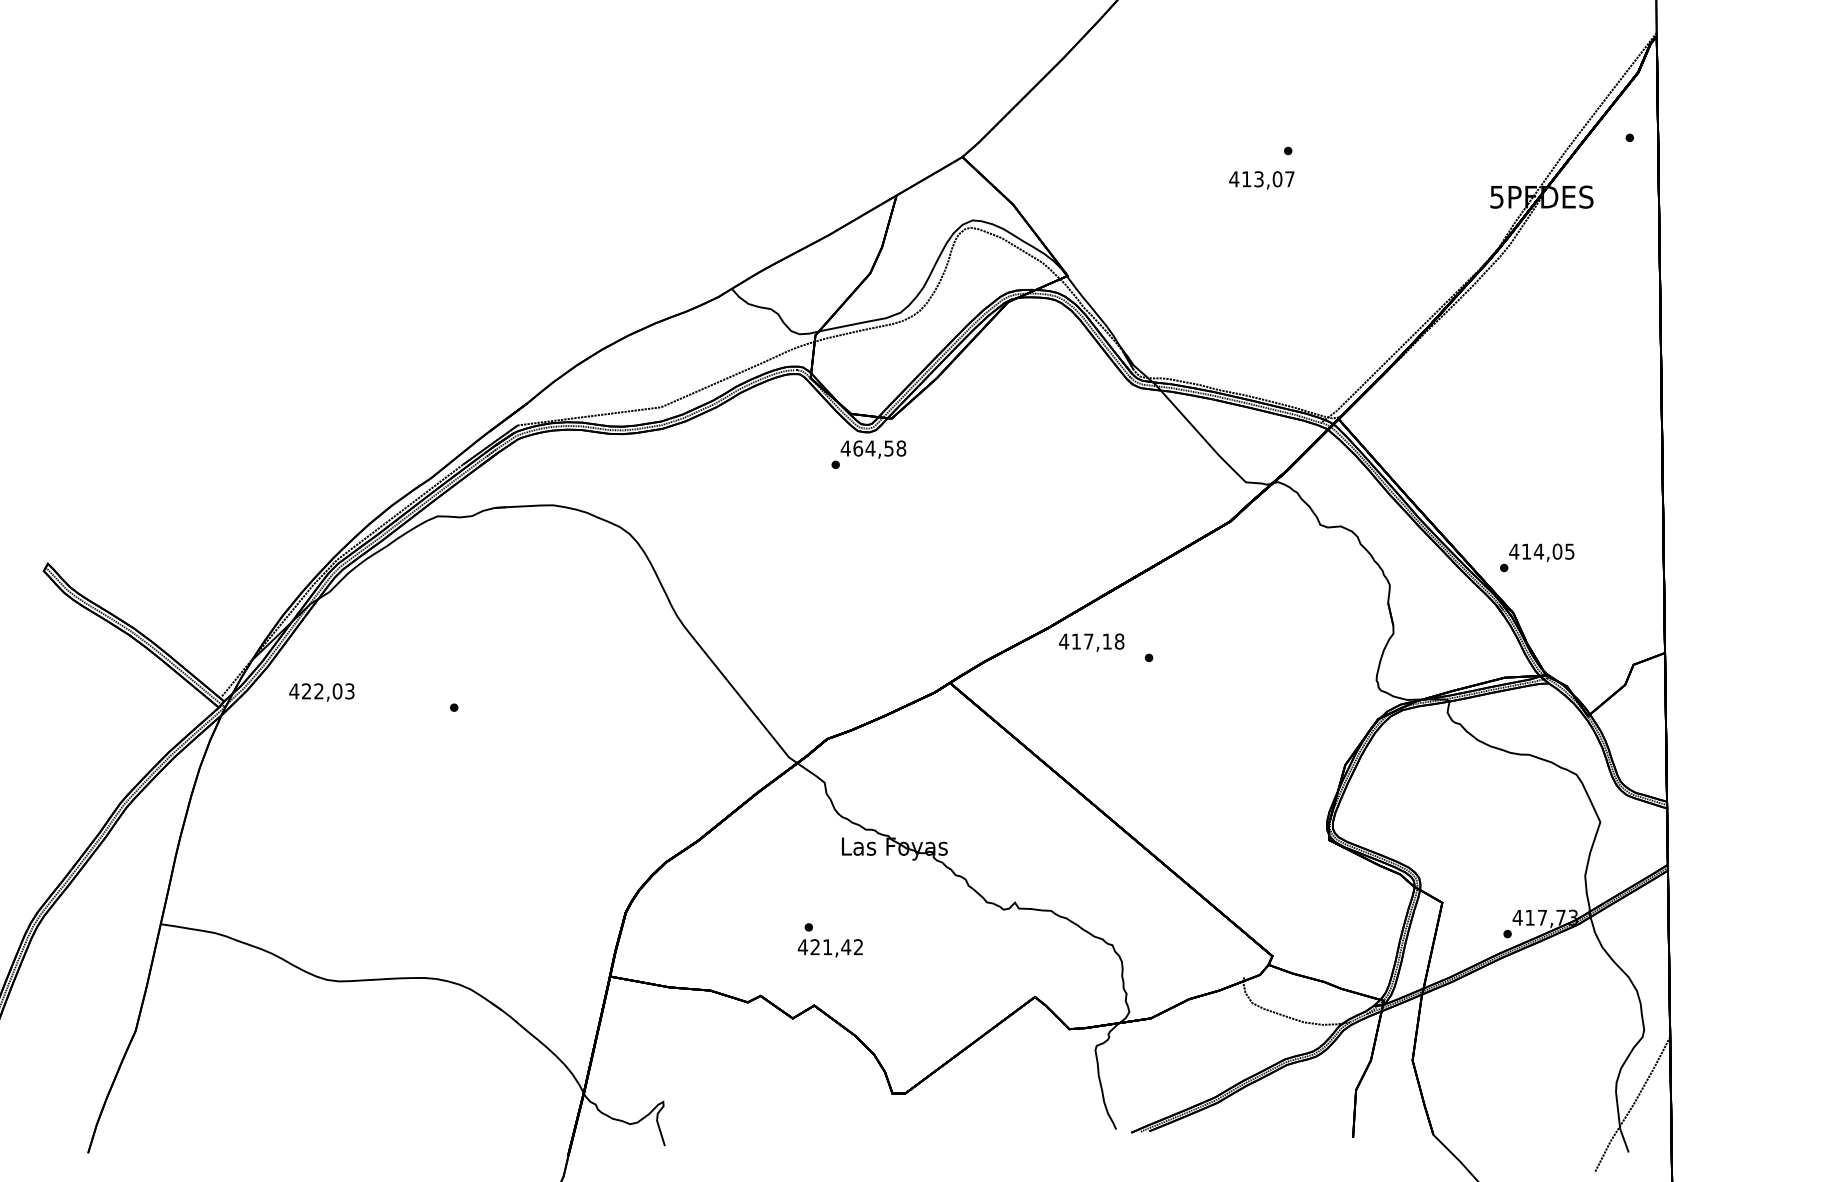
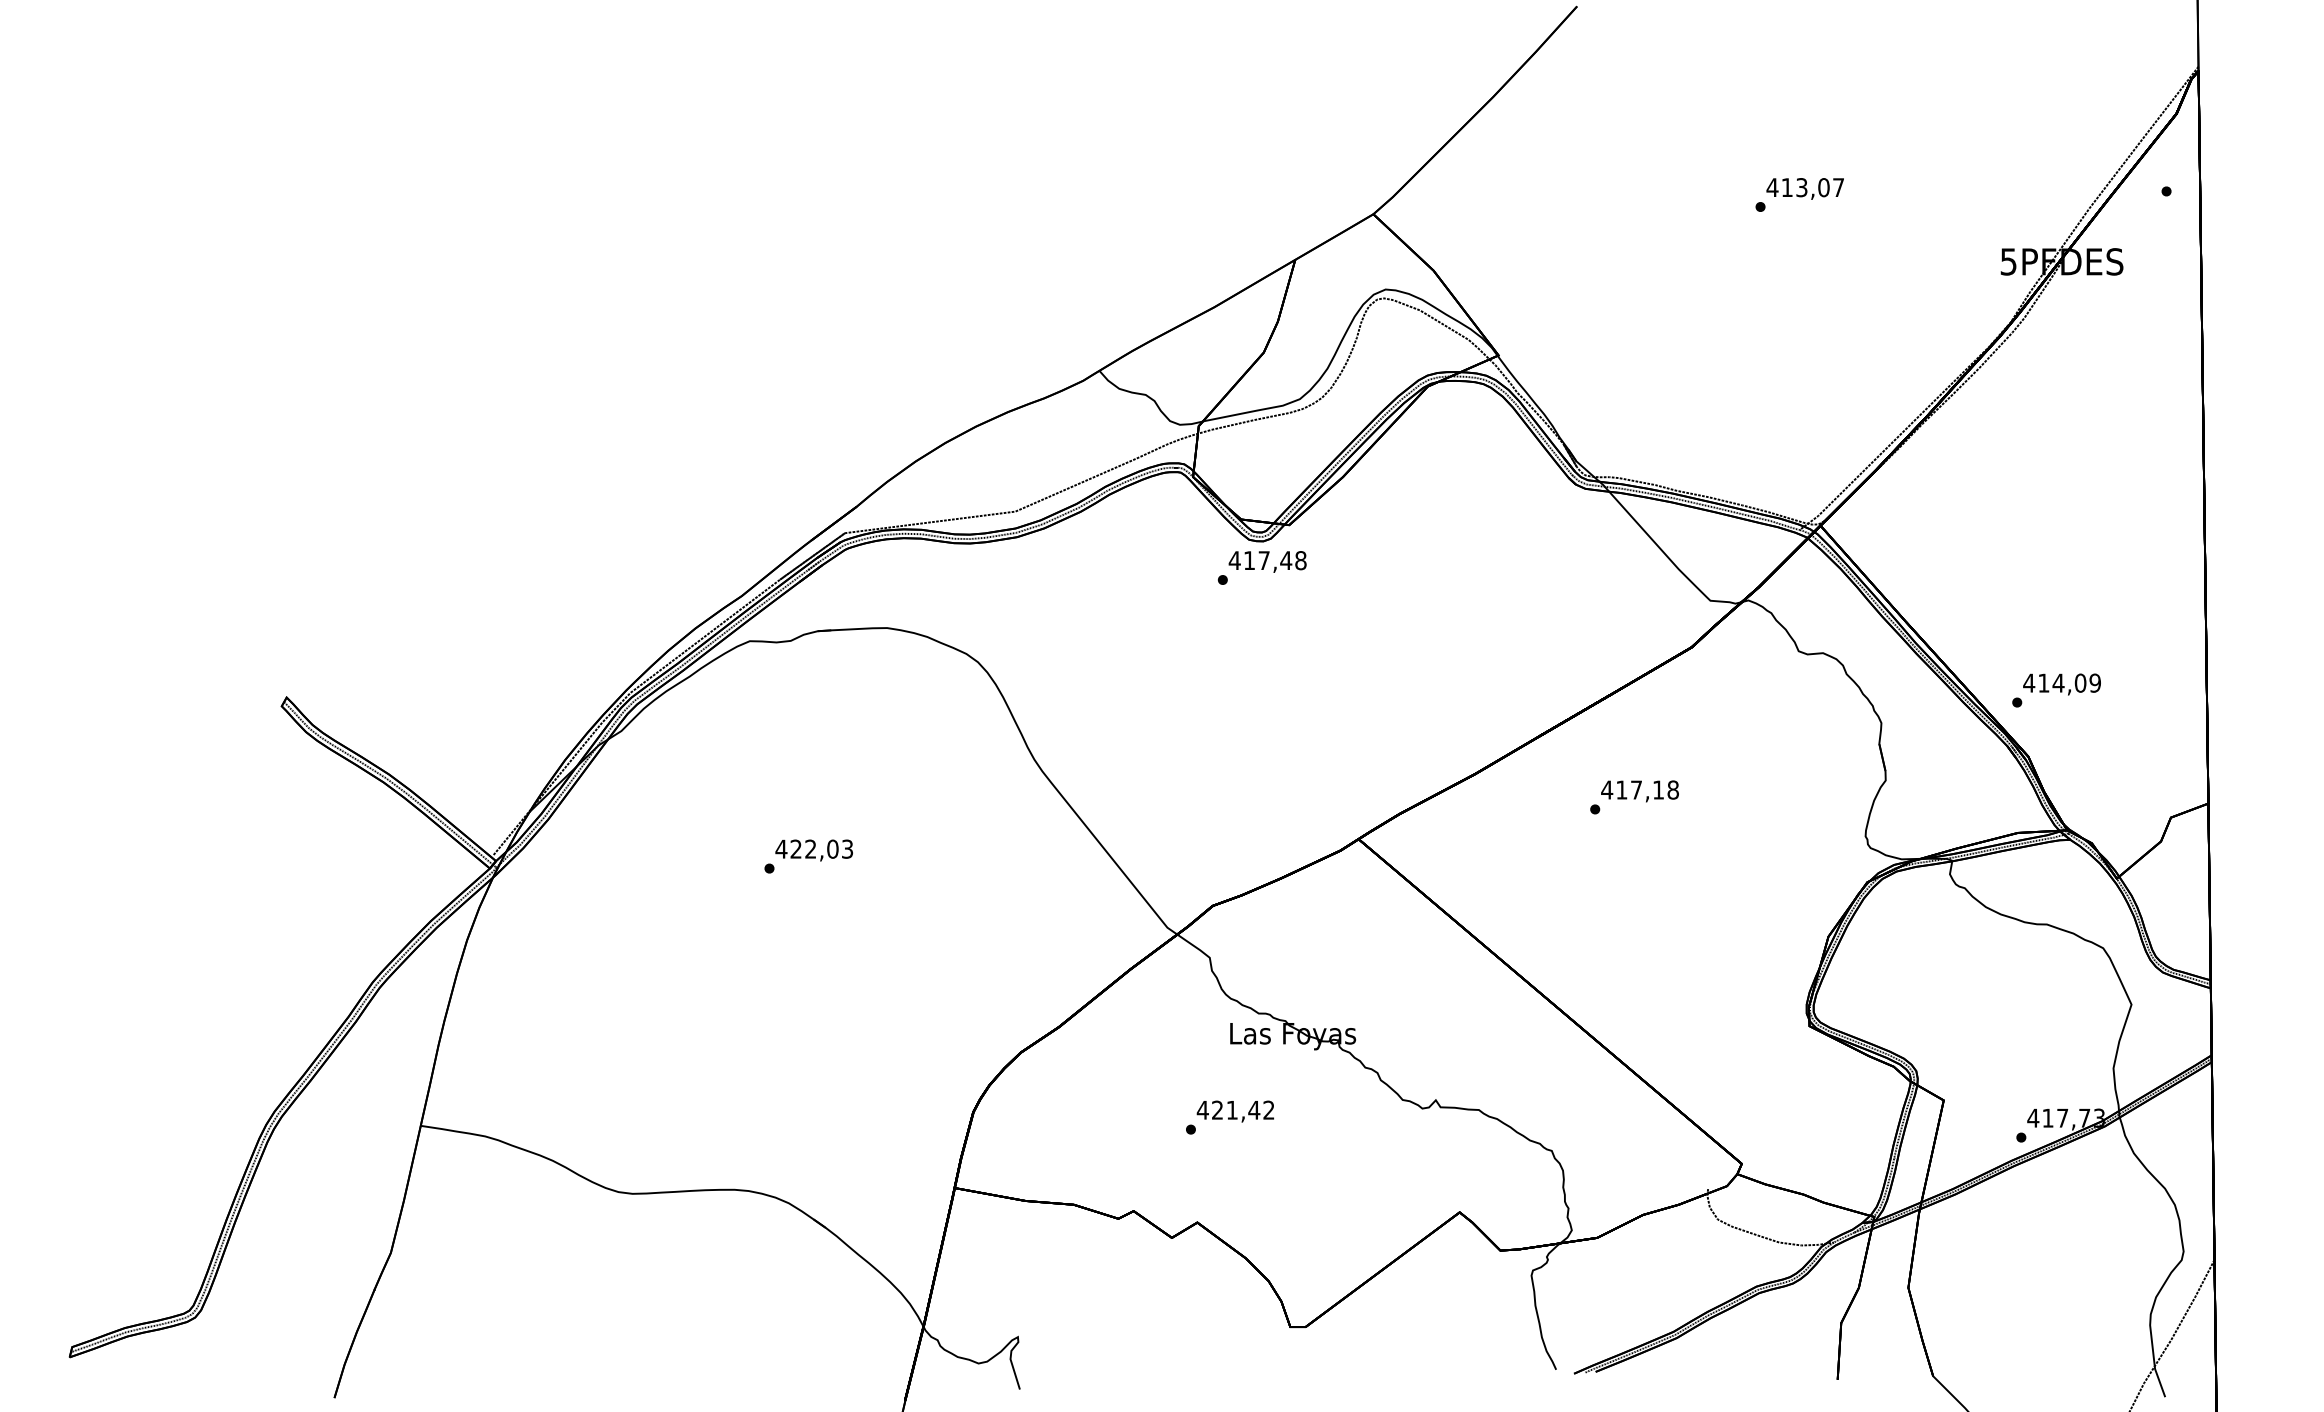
text: (1261, 180) -> (1804, 188), moved
text: (873, 448) -> (1267, 560), 464,58 -> 417,48
text: (1569, 551) -> (2094, 682), 414,05 -> 414,09
text: (1091, 642) -> (1639, 791), moved
text: (321, 692) -> (813, 850), moved
text: (829, 948) -> (1234, 1111), moved

